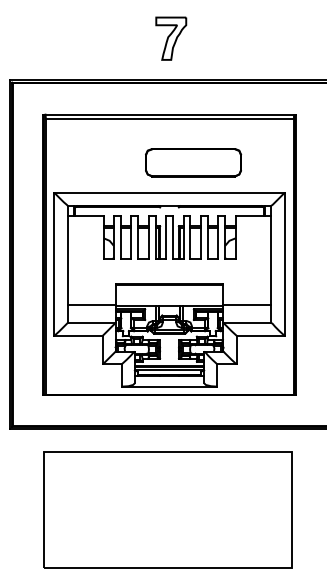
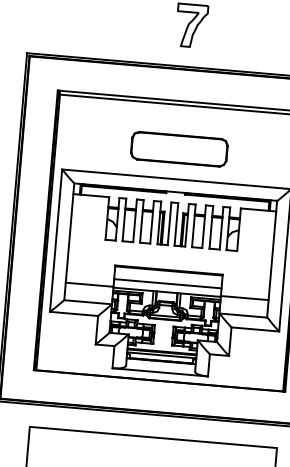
part: (193, 162) -> (179, 149), moved
line: (169, 297) -> (167, 283), added

